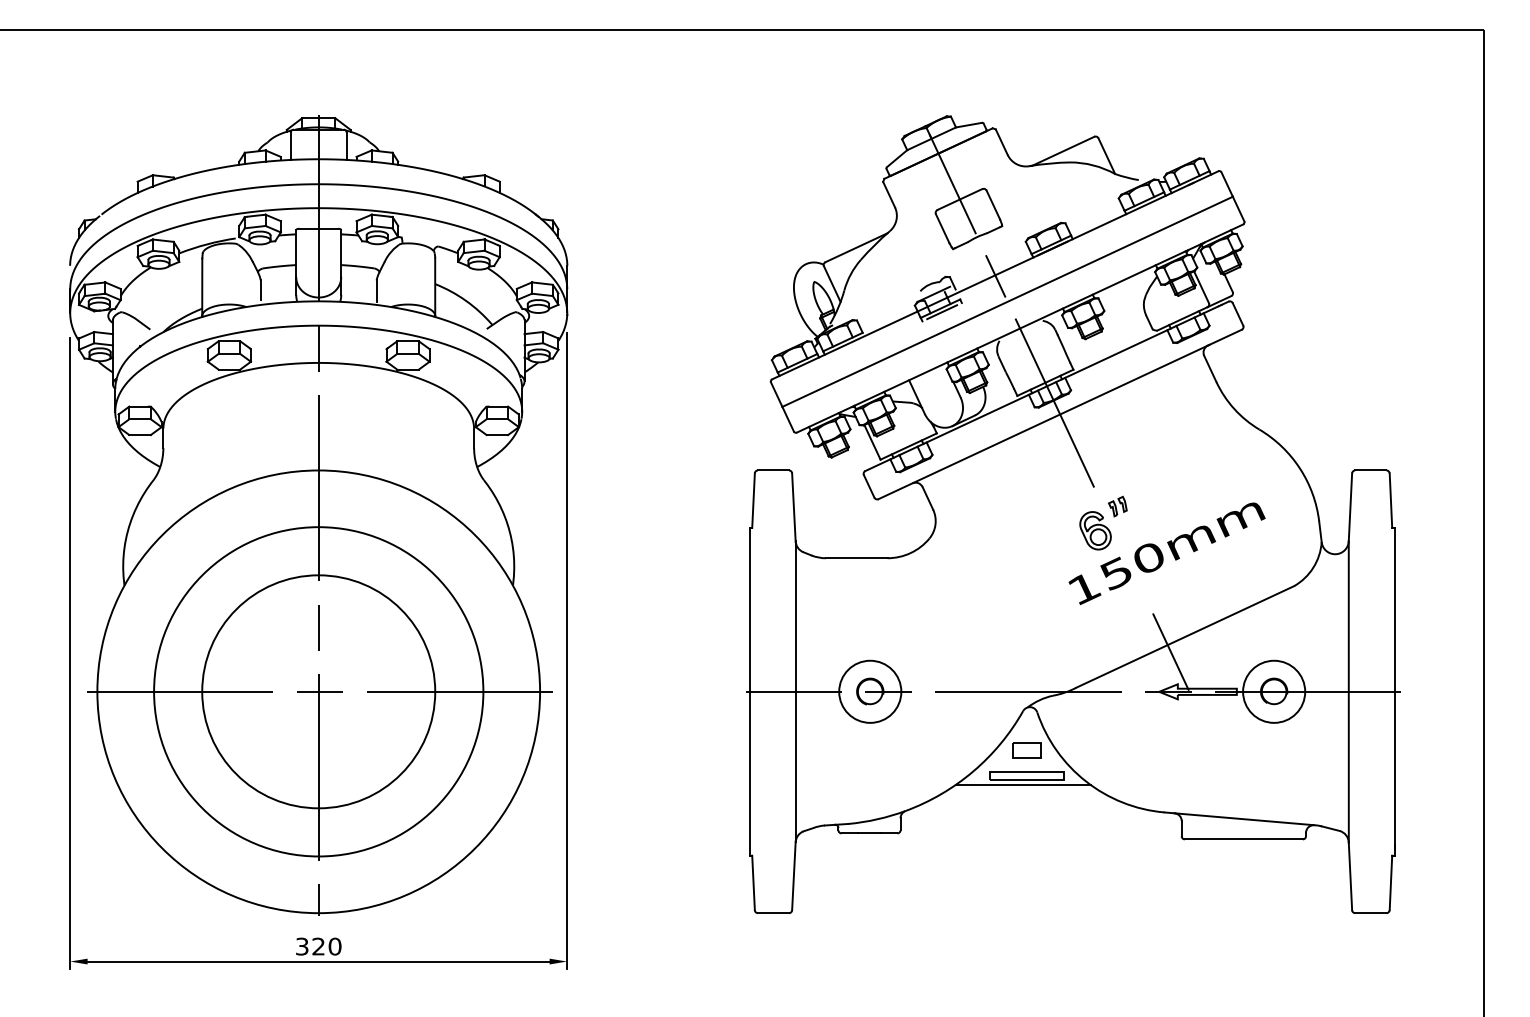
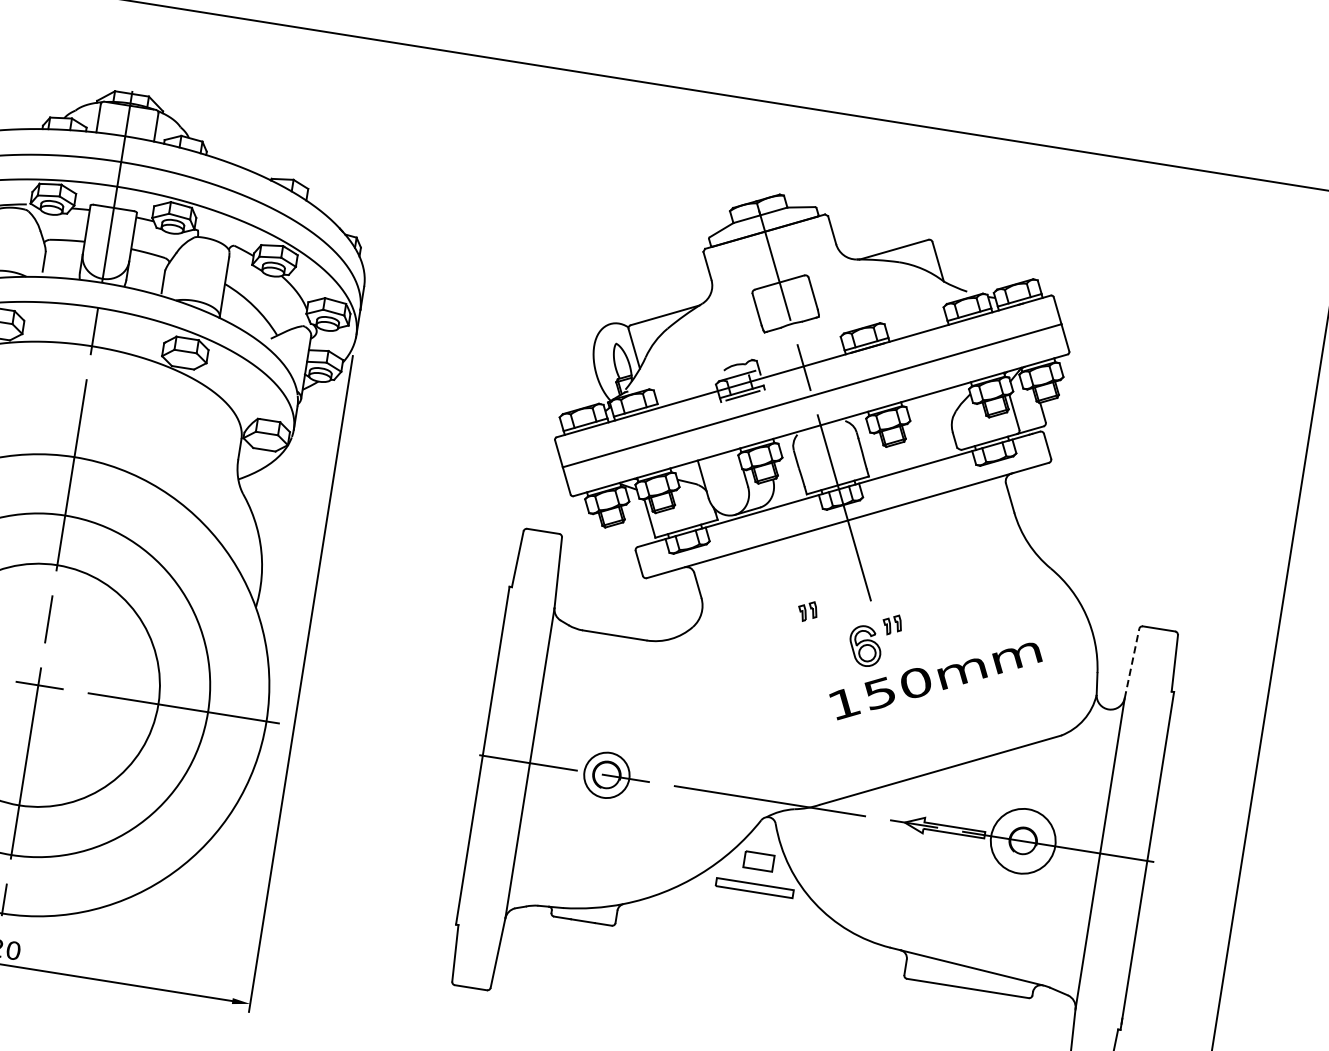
part: (1035, 506) -> (807, 611), added
line: (1350, 506) -> (1132, 662), solid -> dashed
line: (1170, 651) -> (922, 782), removed
circle: (870, 691) -> (607, 775), size x0.7
line: (1023, 785) -> (749, 896), removed

